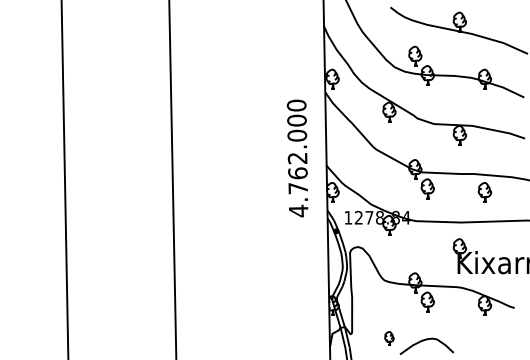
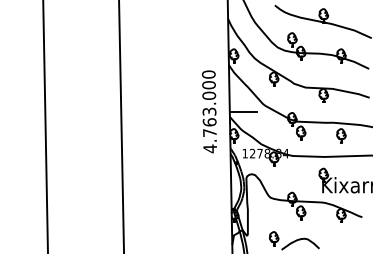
text: (297, 158) -> (209, 111), 4.762.000 -> 4.763.000
line: (345, 158) -> (243, 111), added
part: (389, 338) -> (274, 238), size x1.43

